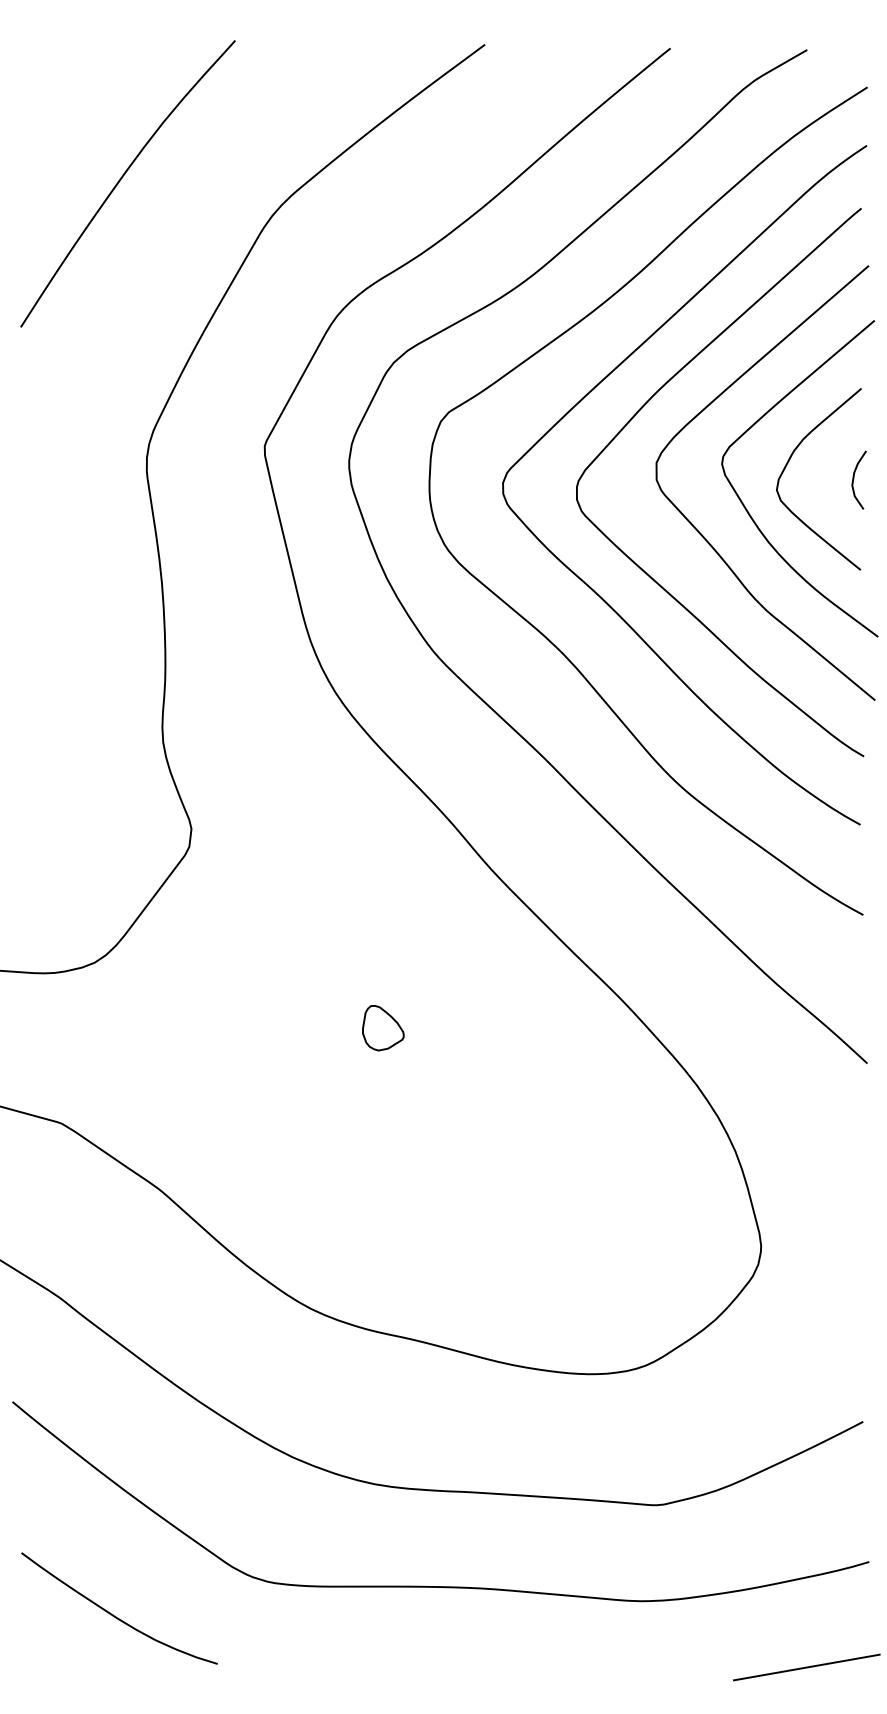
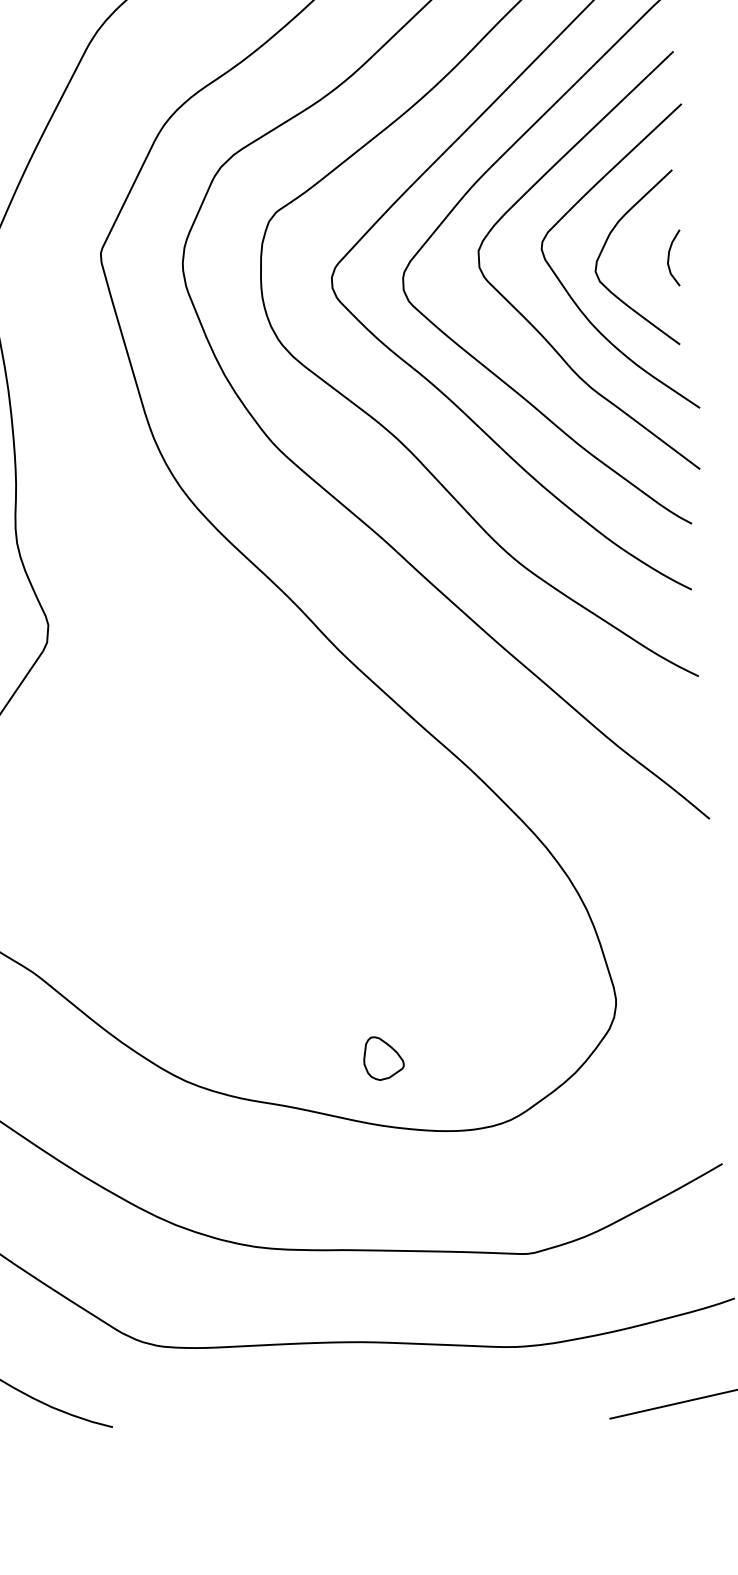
part: (383, 1028) -> (383, 1058), moved

